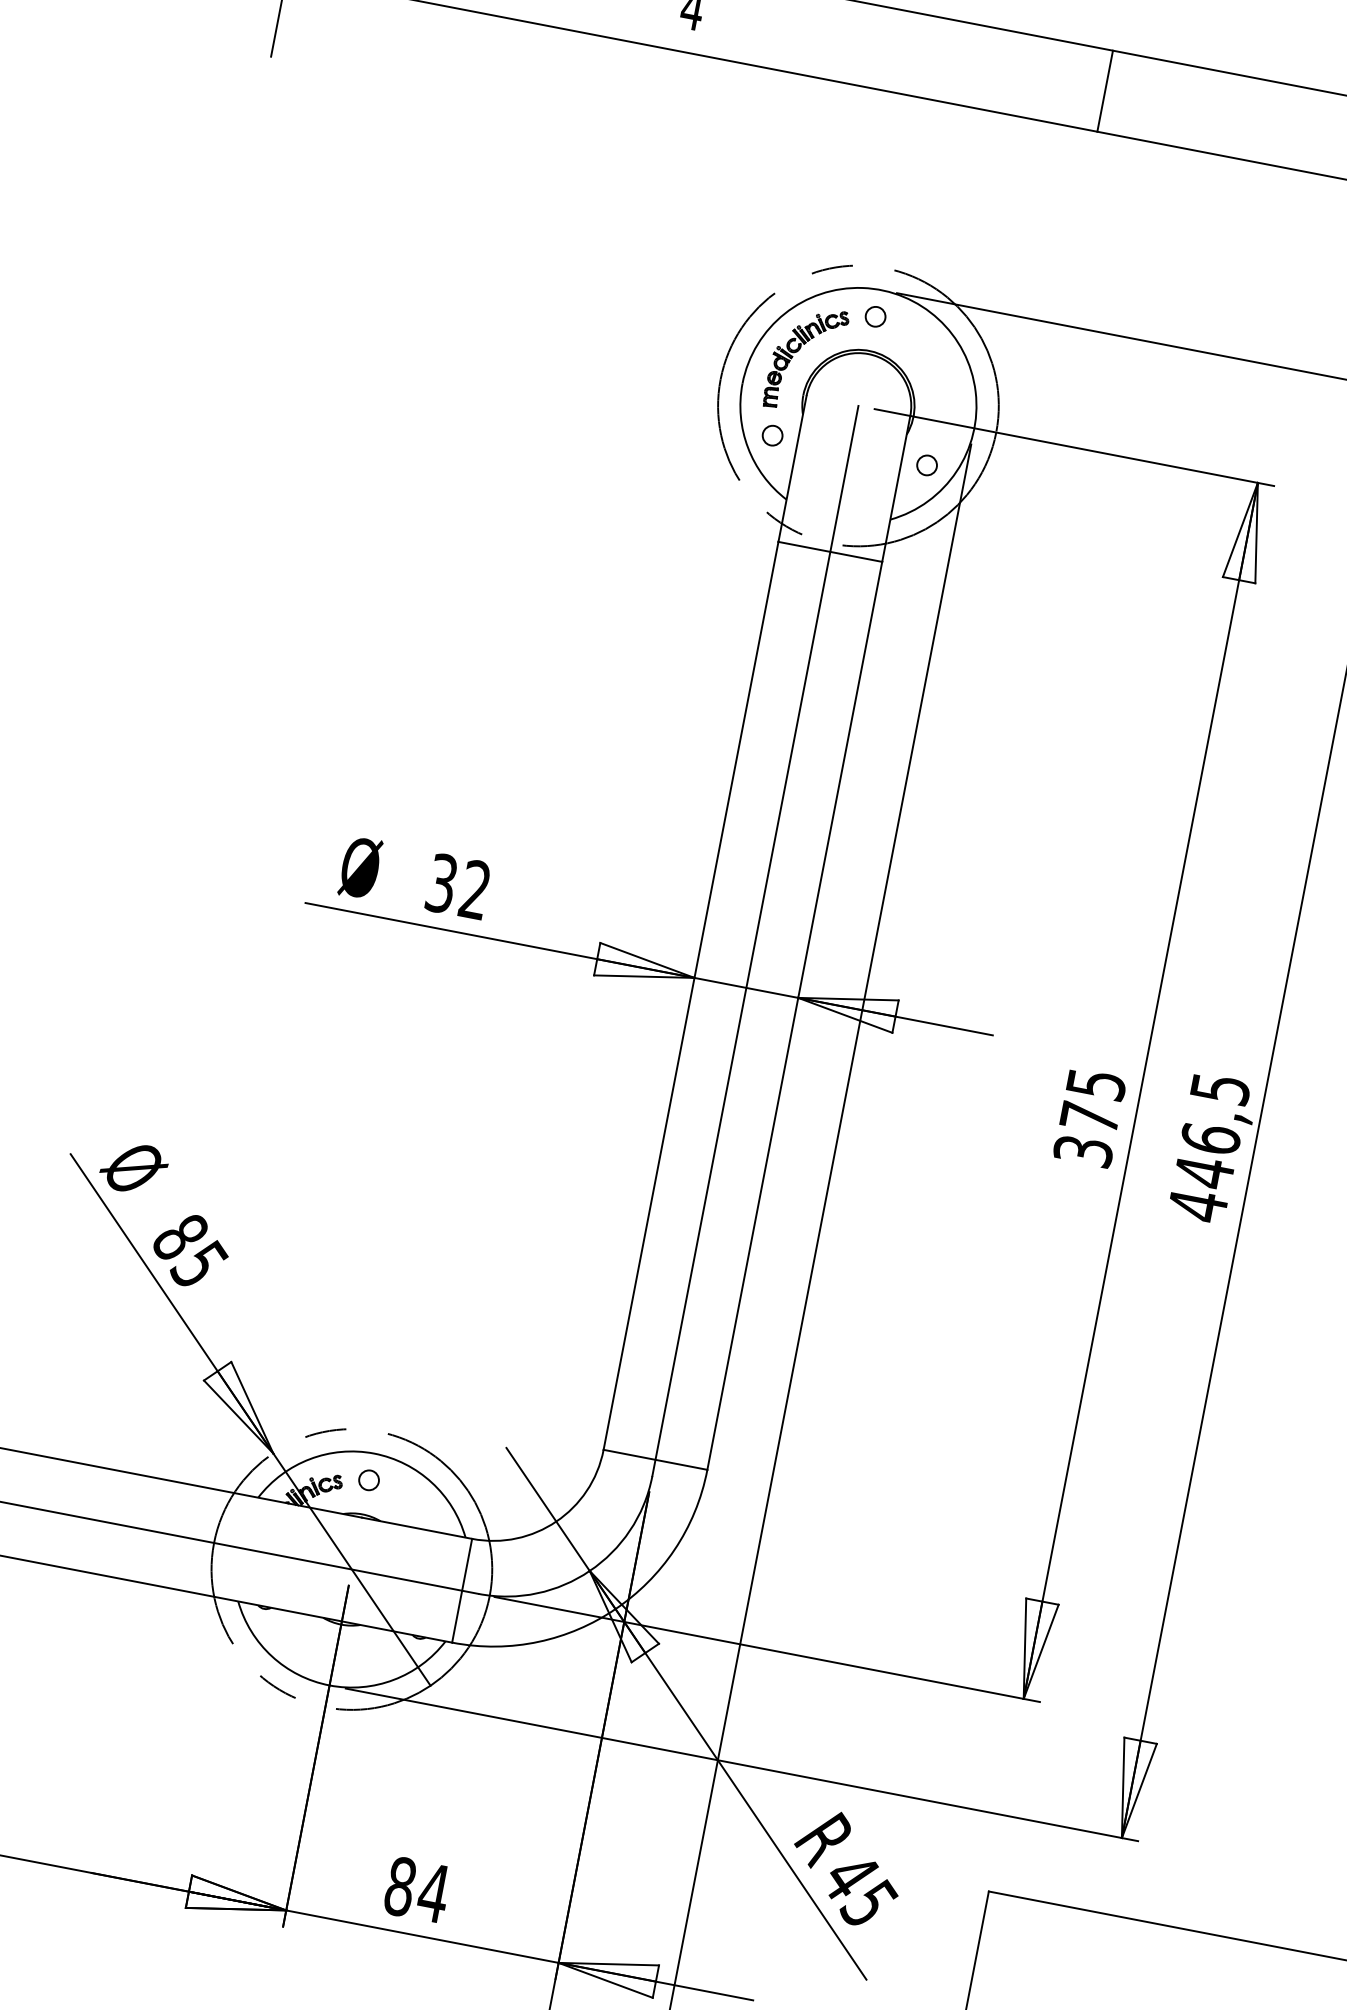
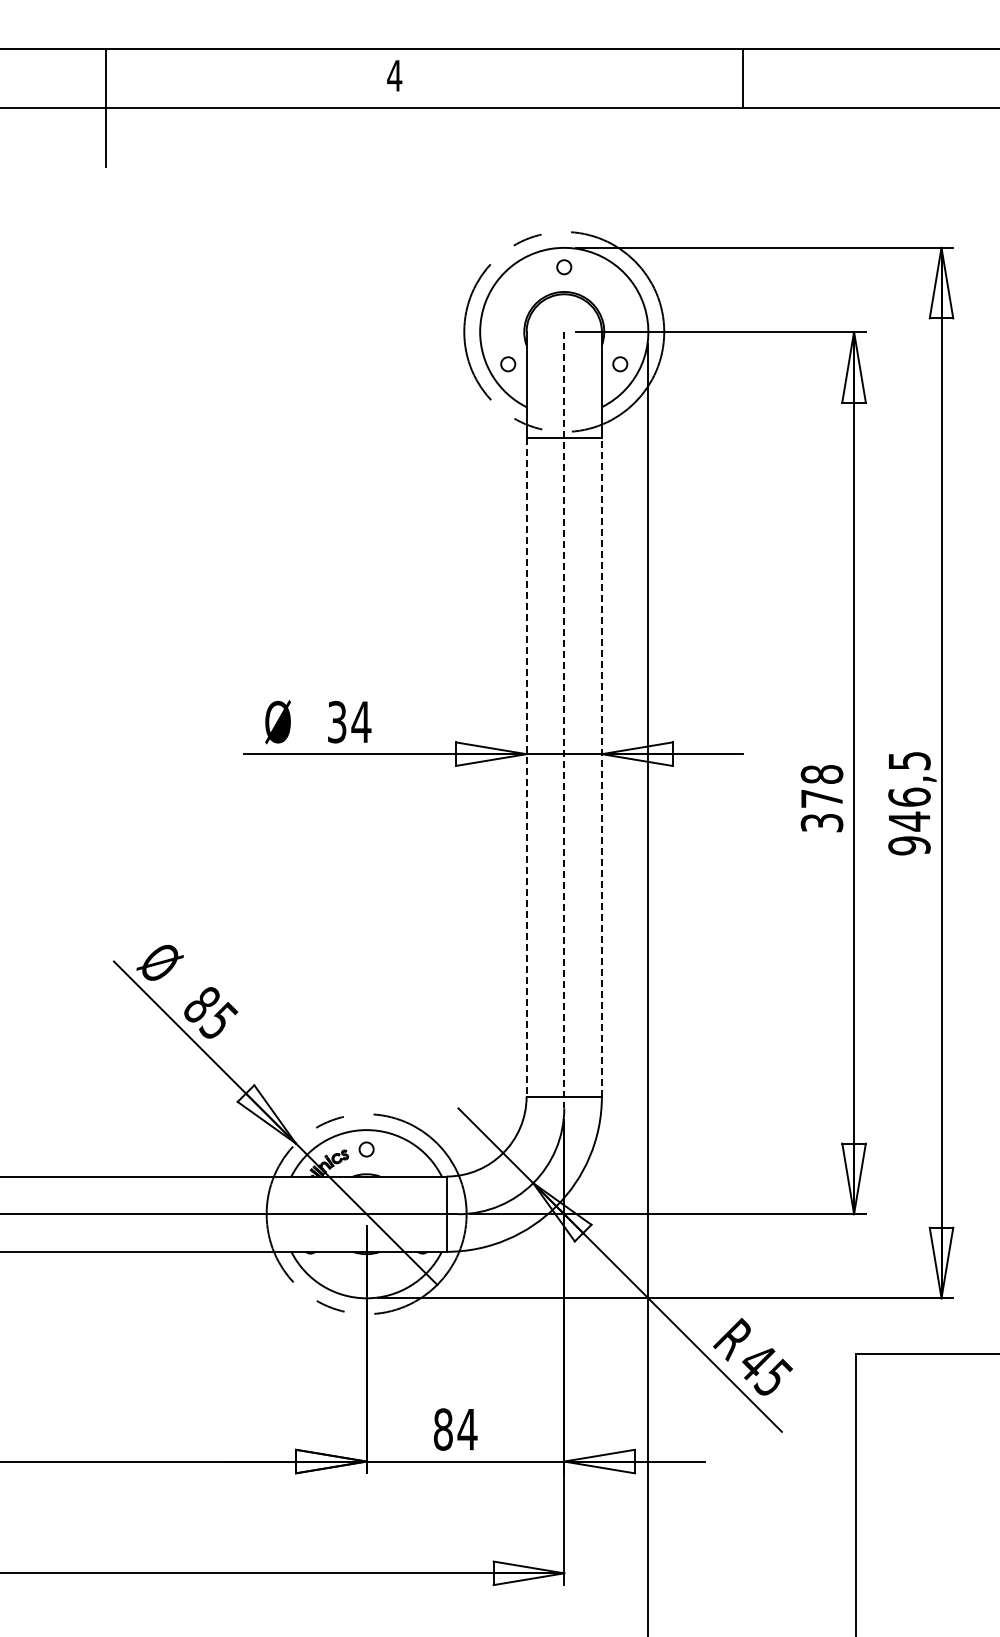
line: (1105, 91) -> (743, 78), moved
part: (800, 349) -> (516, 300), removed
text: (475, 889) -> (361, 721), 32 -> 34
line: (755, 941) -> (564, 720), solid -> dashed
line: (690, 996) -> (526, 767), solid -> dashed
line: (794, 1014) -> (601, 766), solid -> dashed
text: (1095, 1084) -> (821, 774), 375 -> 378
text: (1197, 1205) -> (909, 845), 446,5 -> 946,5

